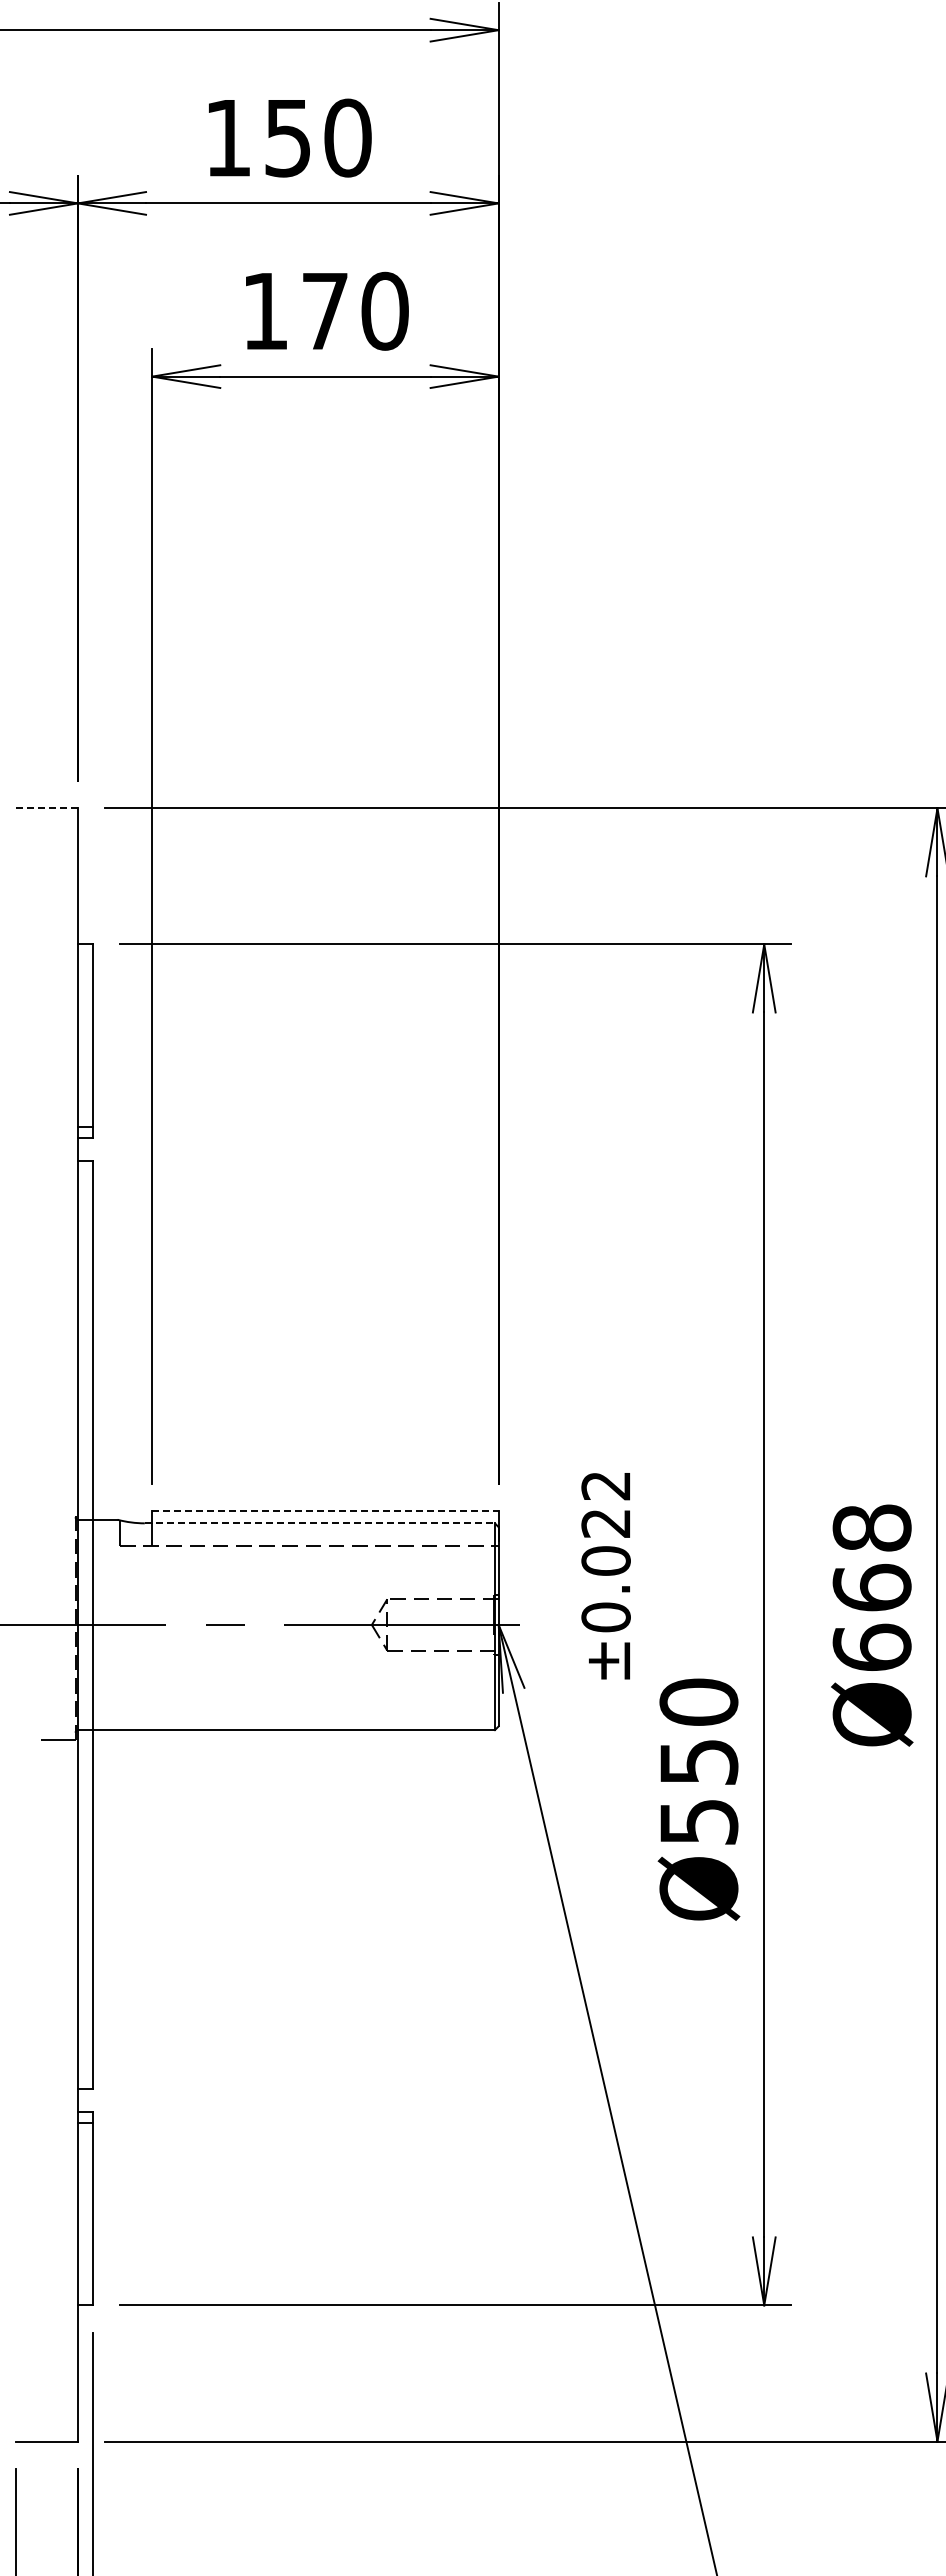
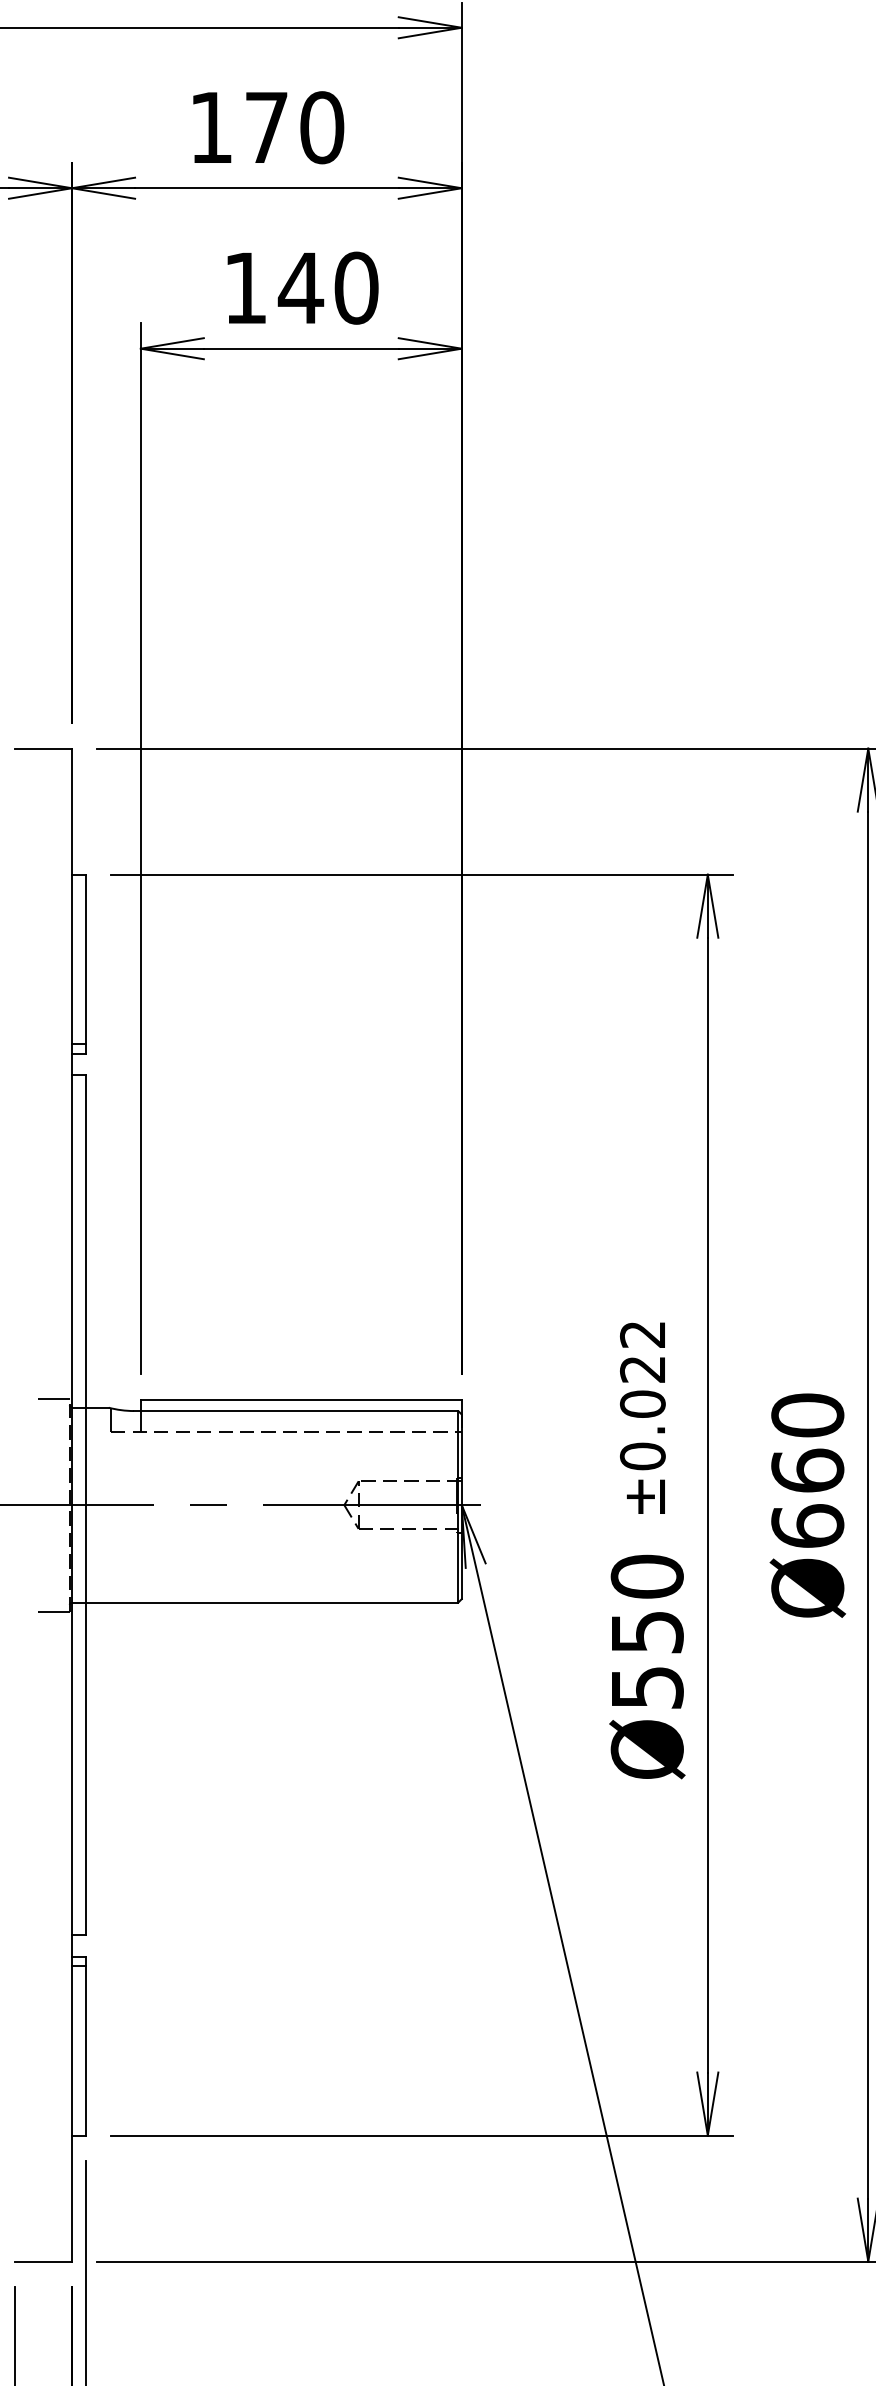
text: (287, 138) -> (266, 128), 150 -> 170
text: (325, 311) -> (301, 288), 170 -> 140
line: (47, 808) -> (43, 748), dashed -> solid
line: (57, 1509) -> (53, 1398), added
line: (325, 1510) -> (301, 1399), dashed -> solid
line: (320, 1523) -> (296, 1411), dashed -> solid
text: (872, 1527) -> (808, 1414), Ø668 -> Ø660
text: (605, 1576) -> (642, 1418), moved

